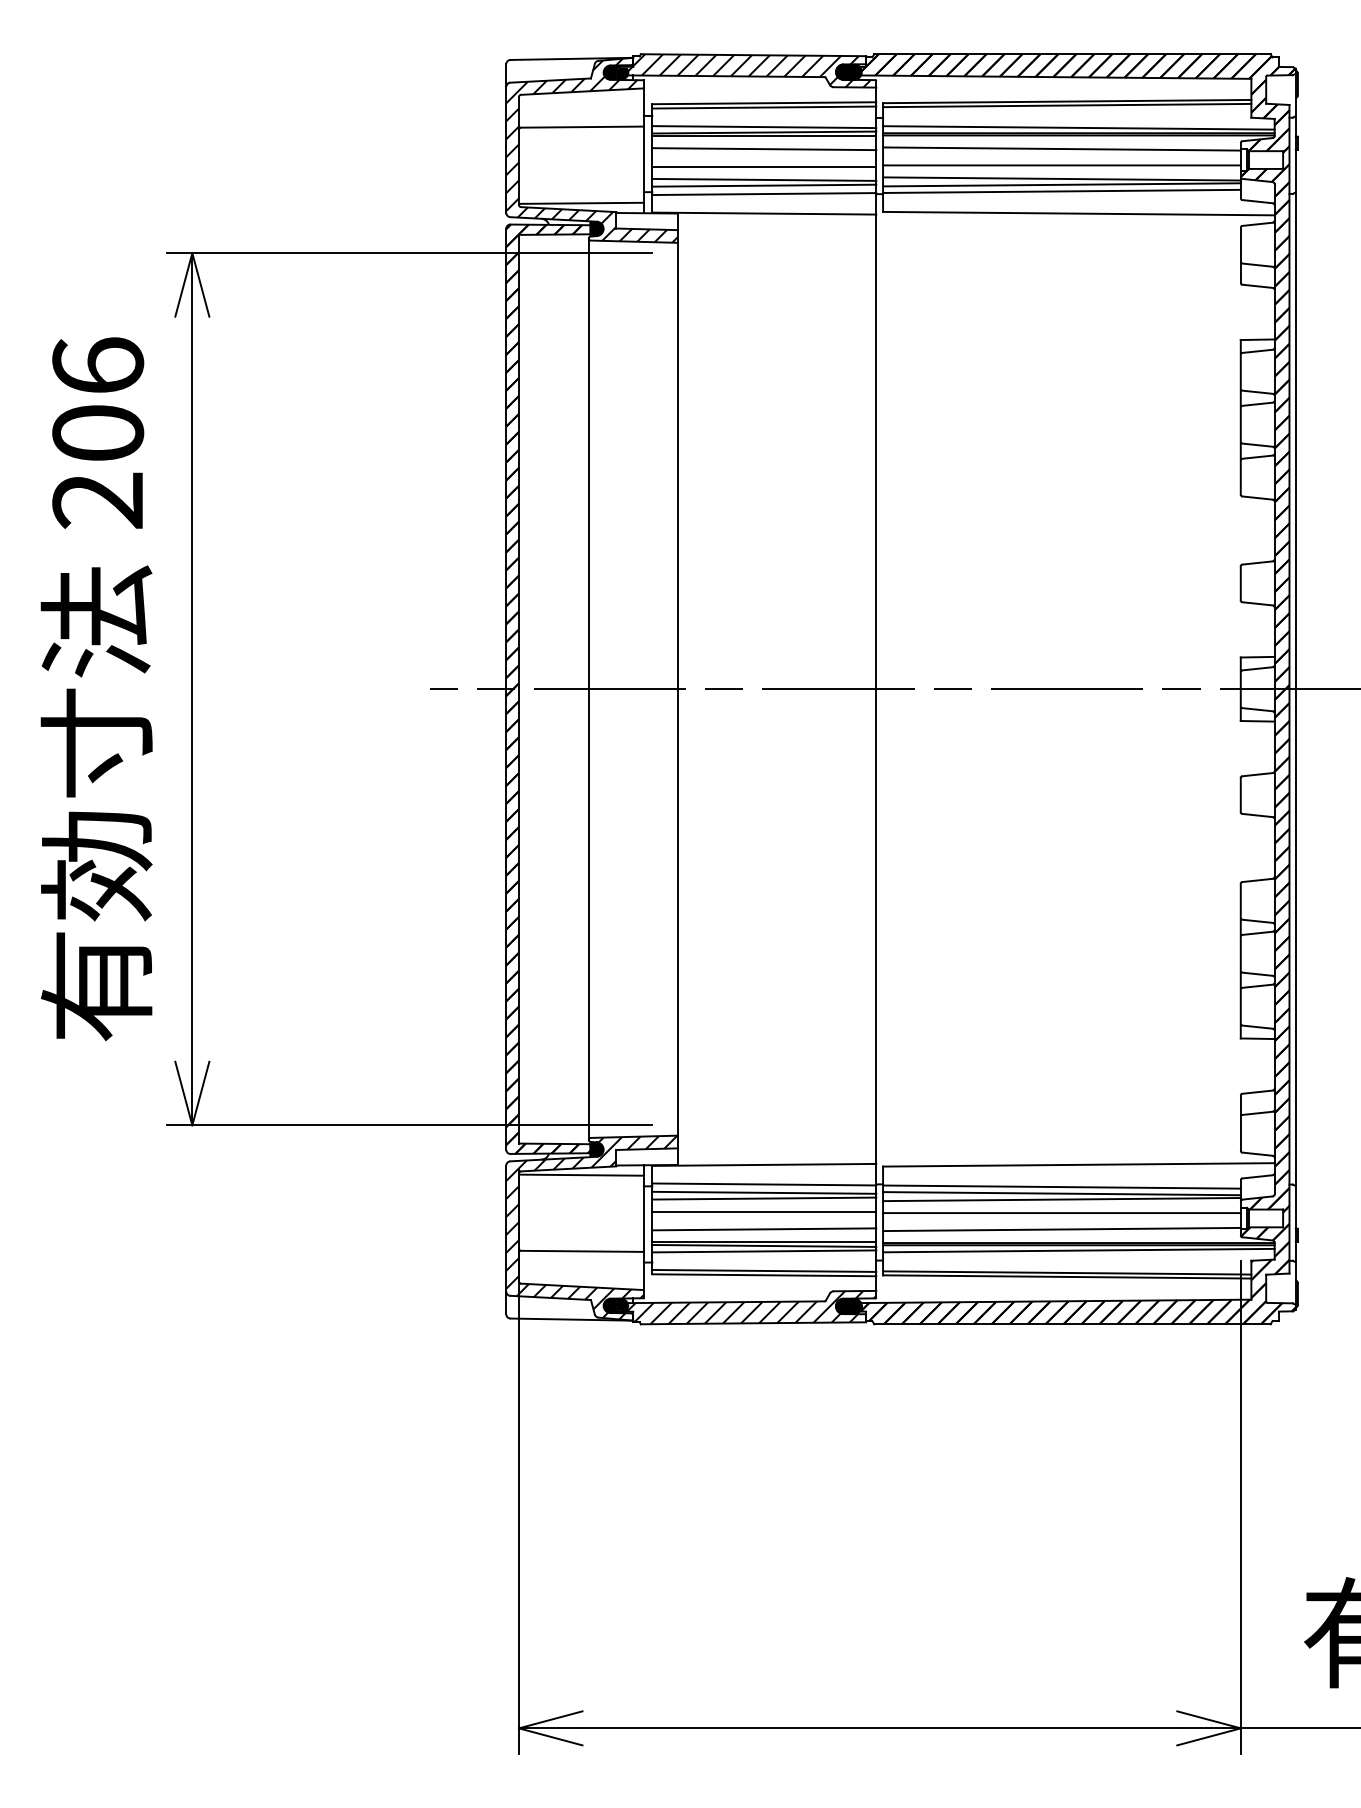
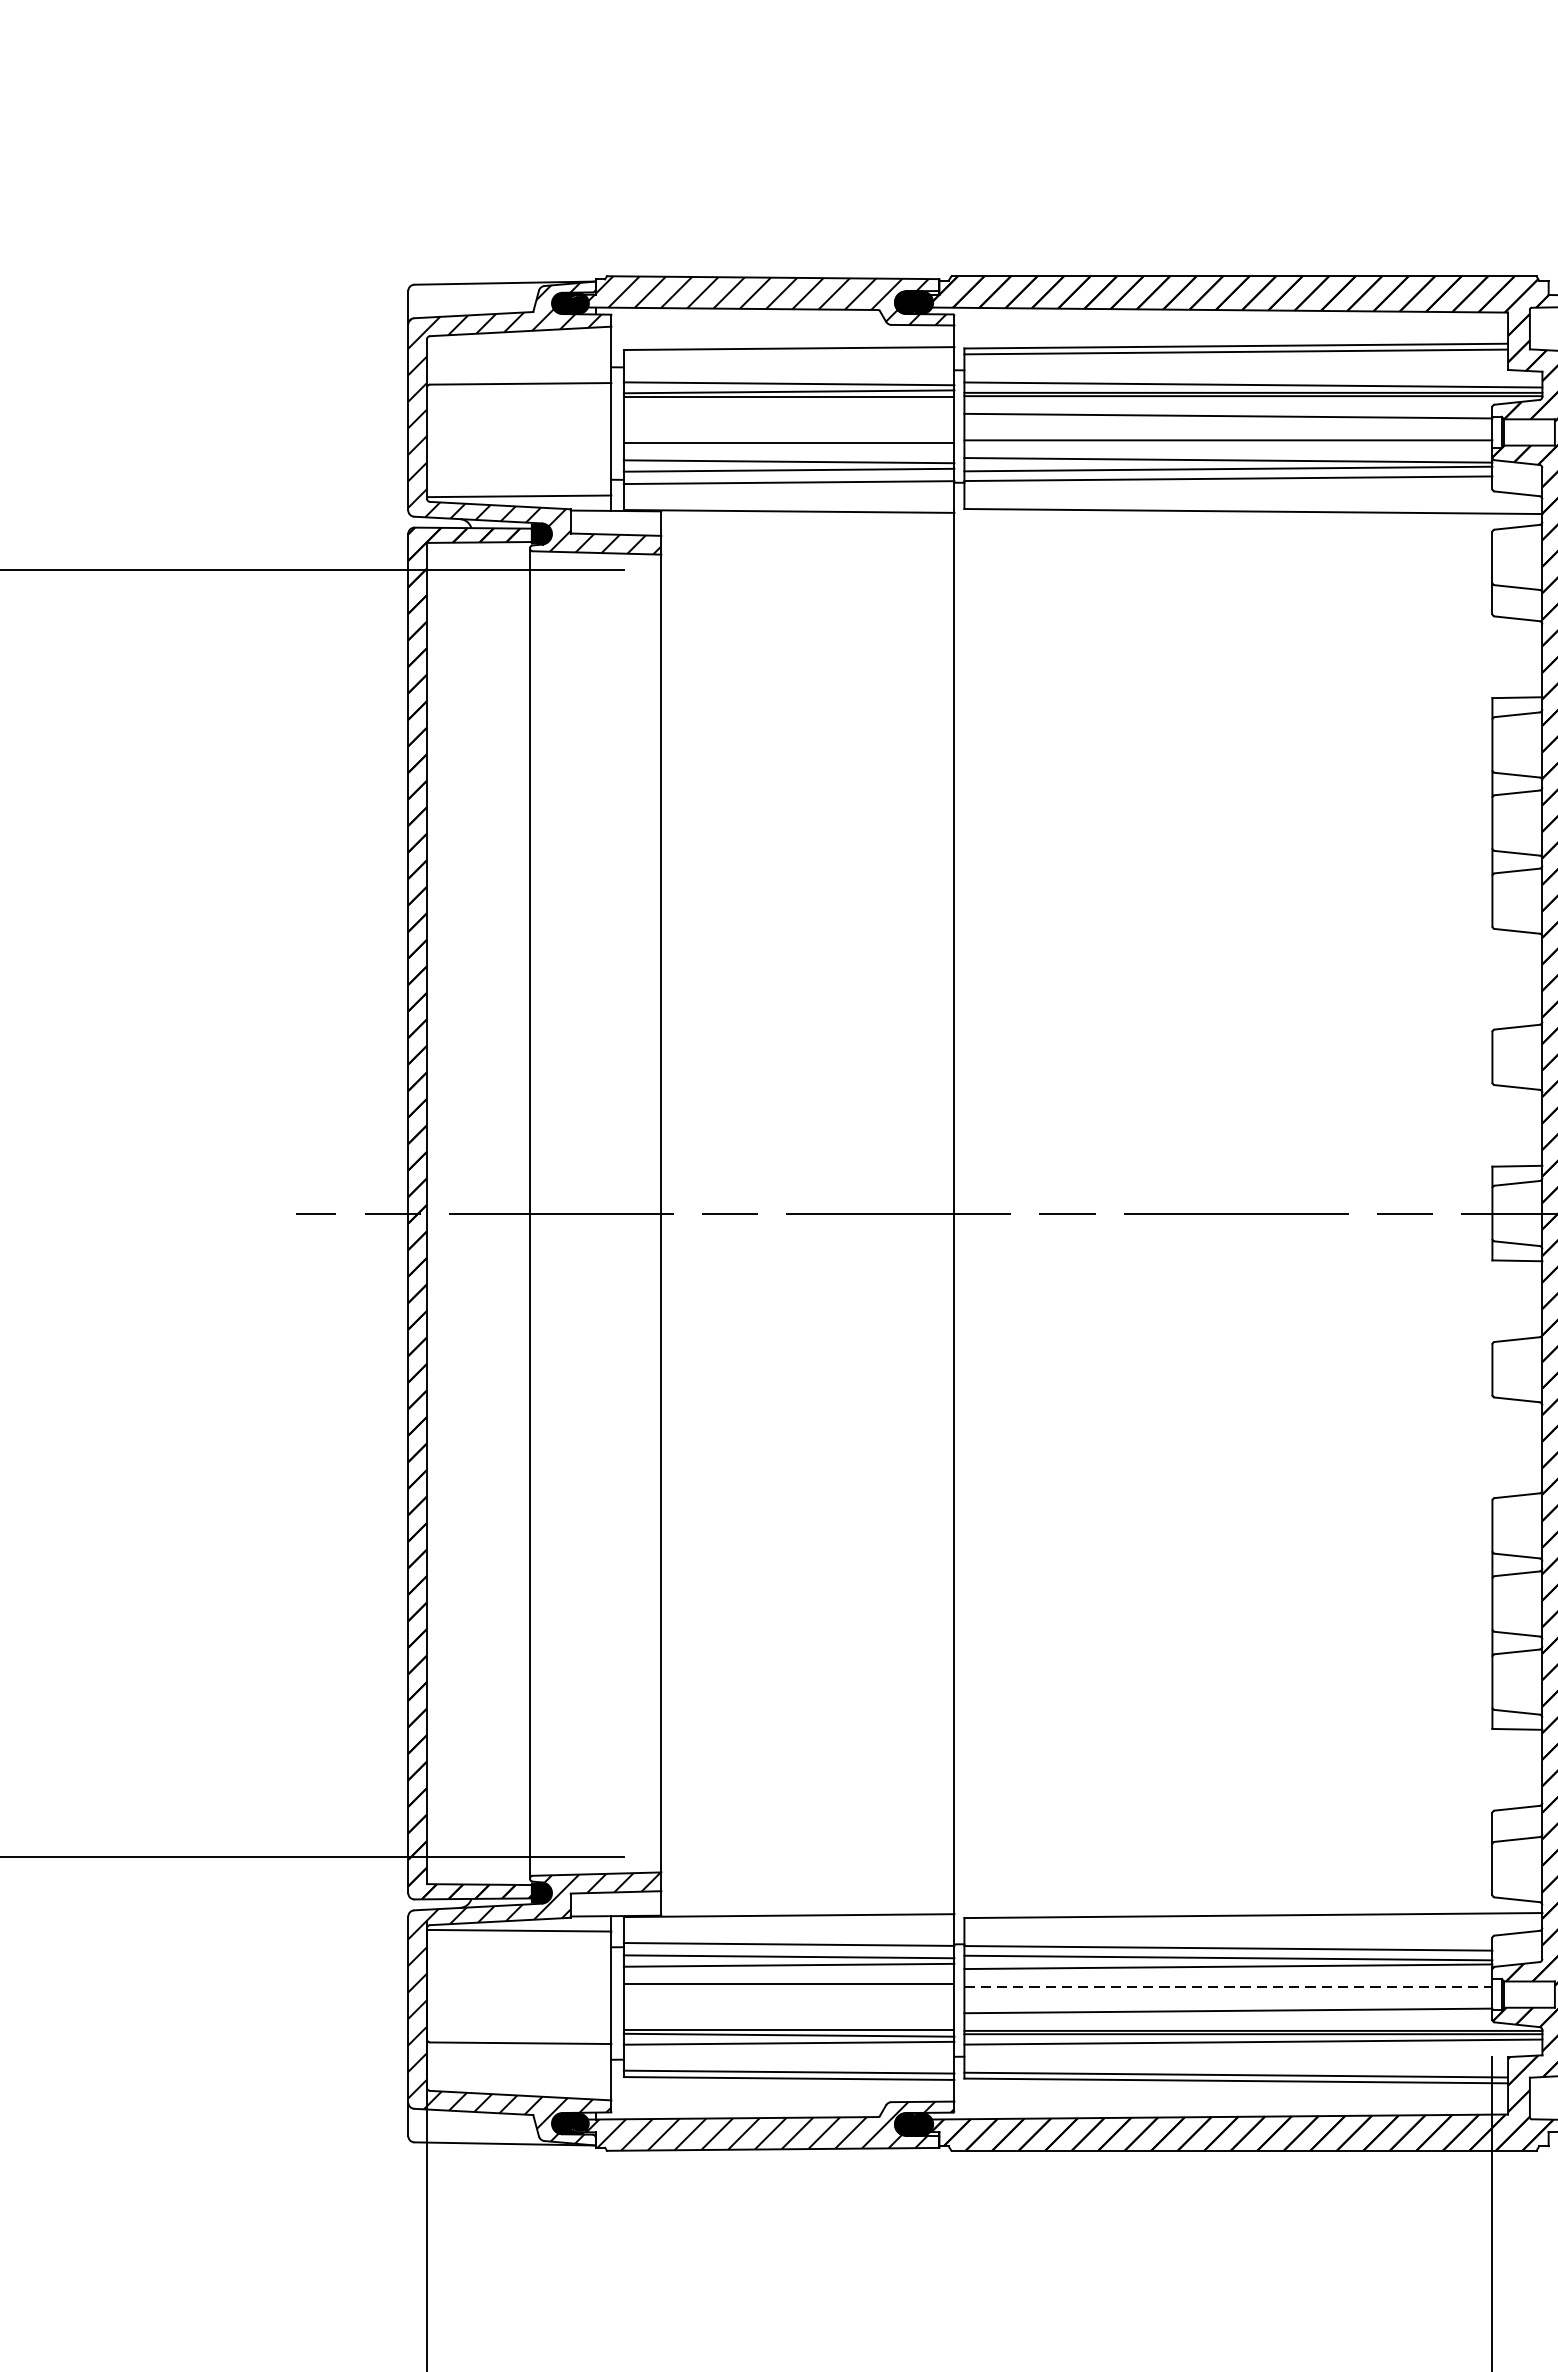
line: (764, 107) -> (789, 354), removed
line: (764, 149) -> (789, 416), removed
line: (1061, 1213) -> (1227, 1987), solid -> dashed
line: (764, 1229) -> (789, 2010), removed

